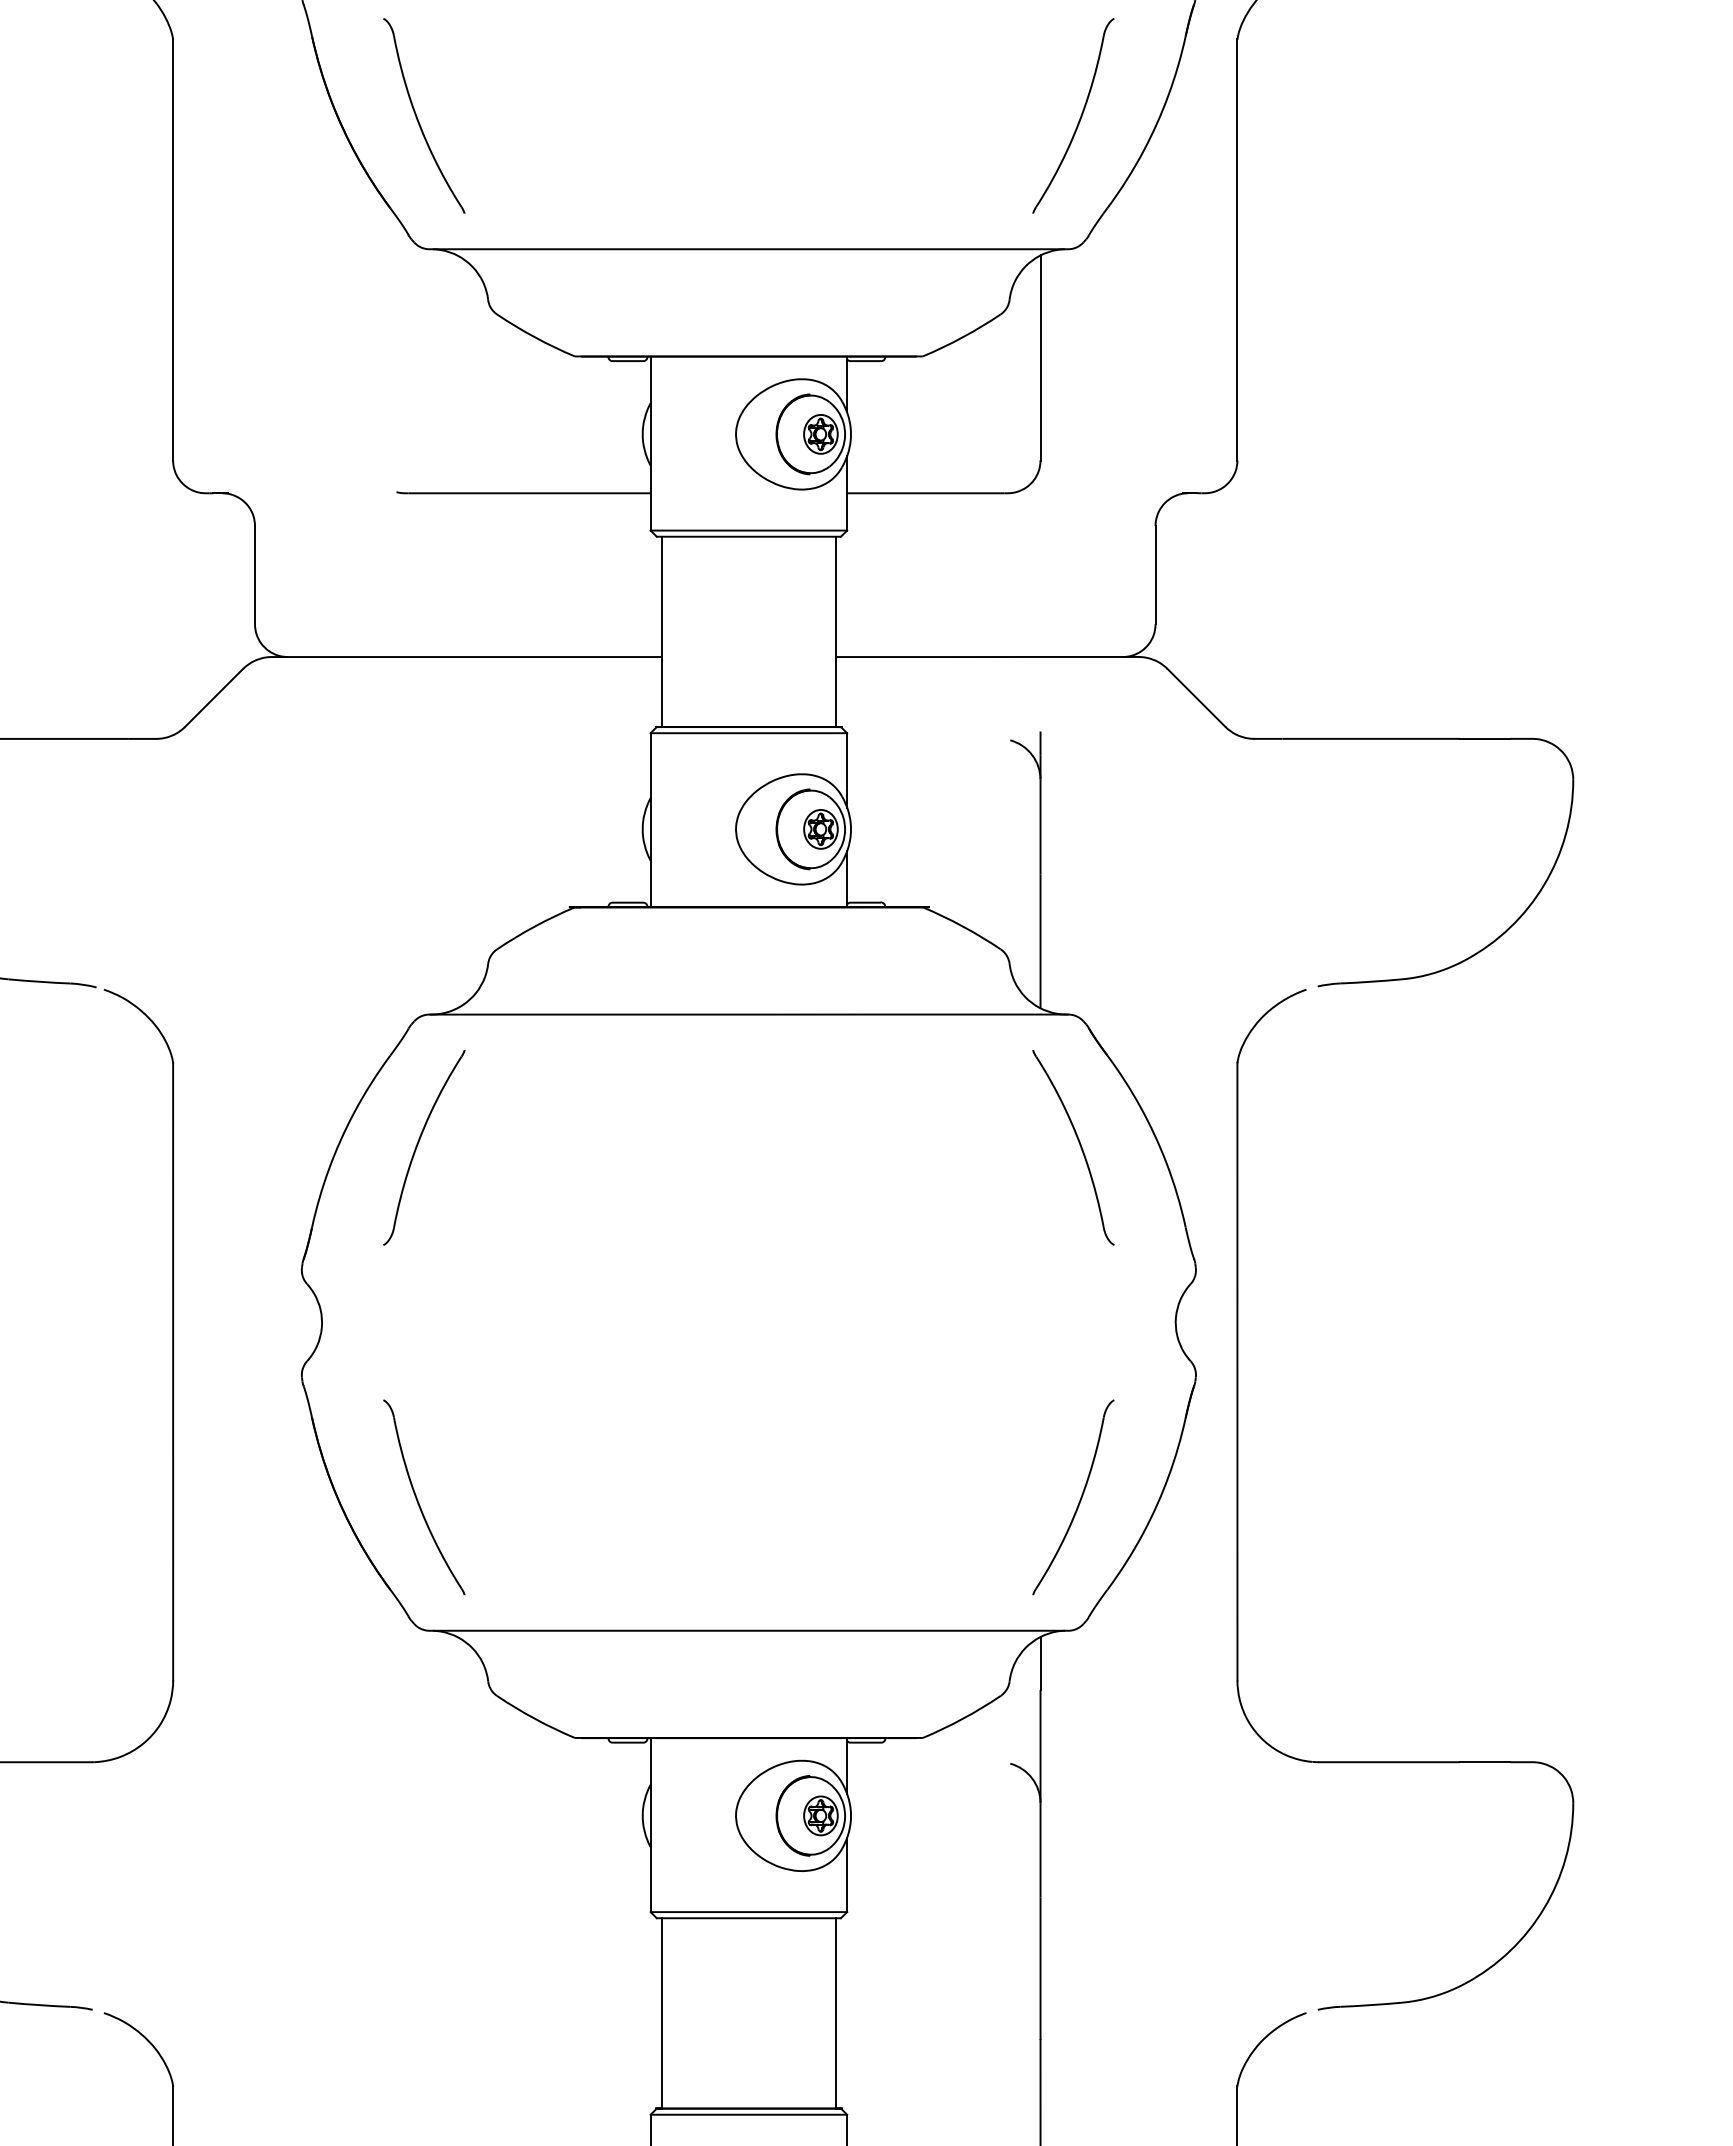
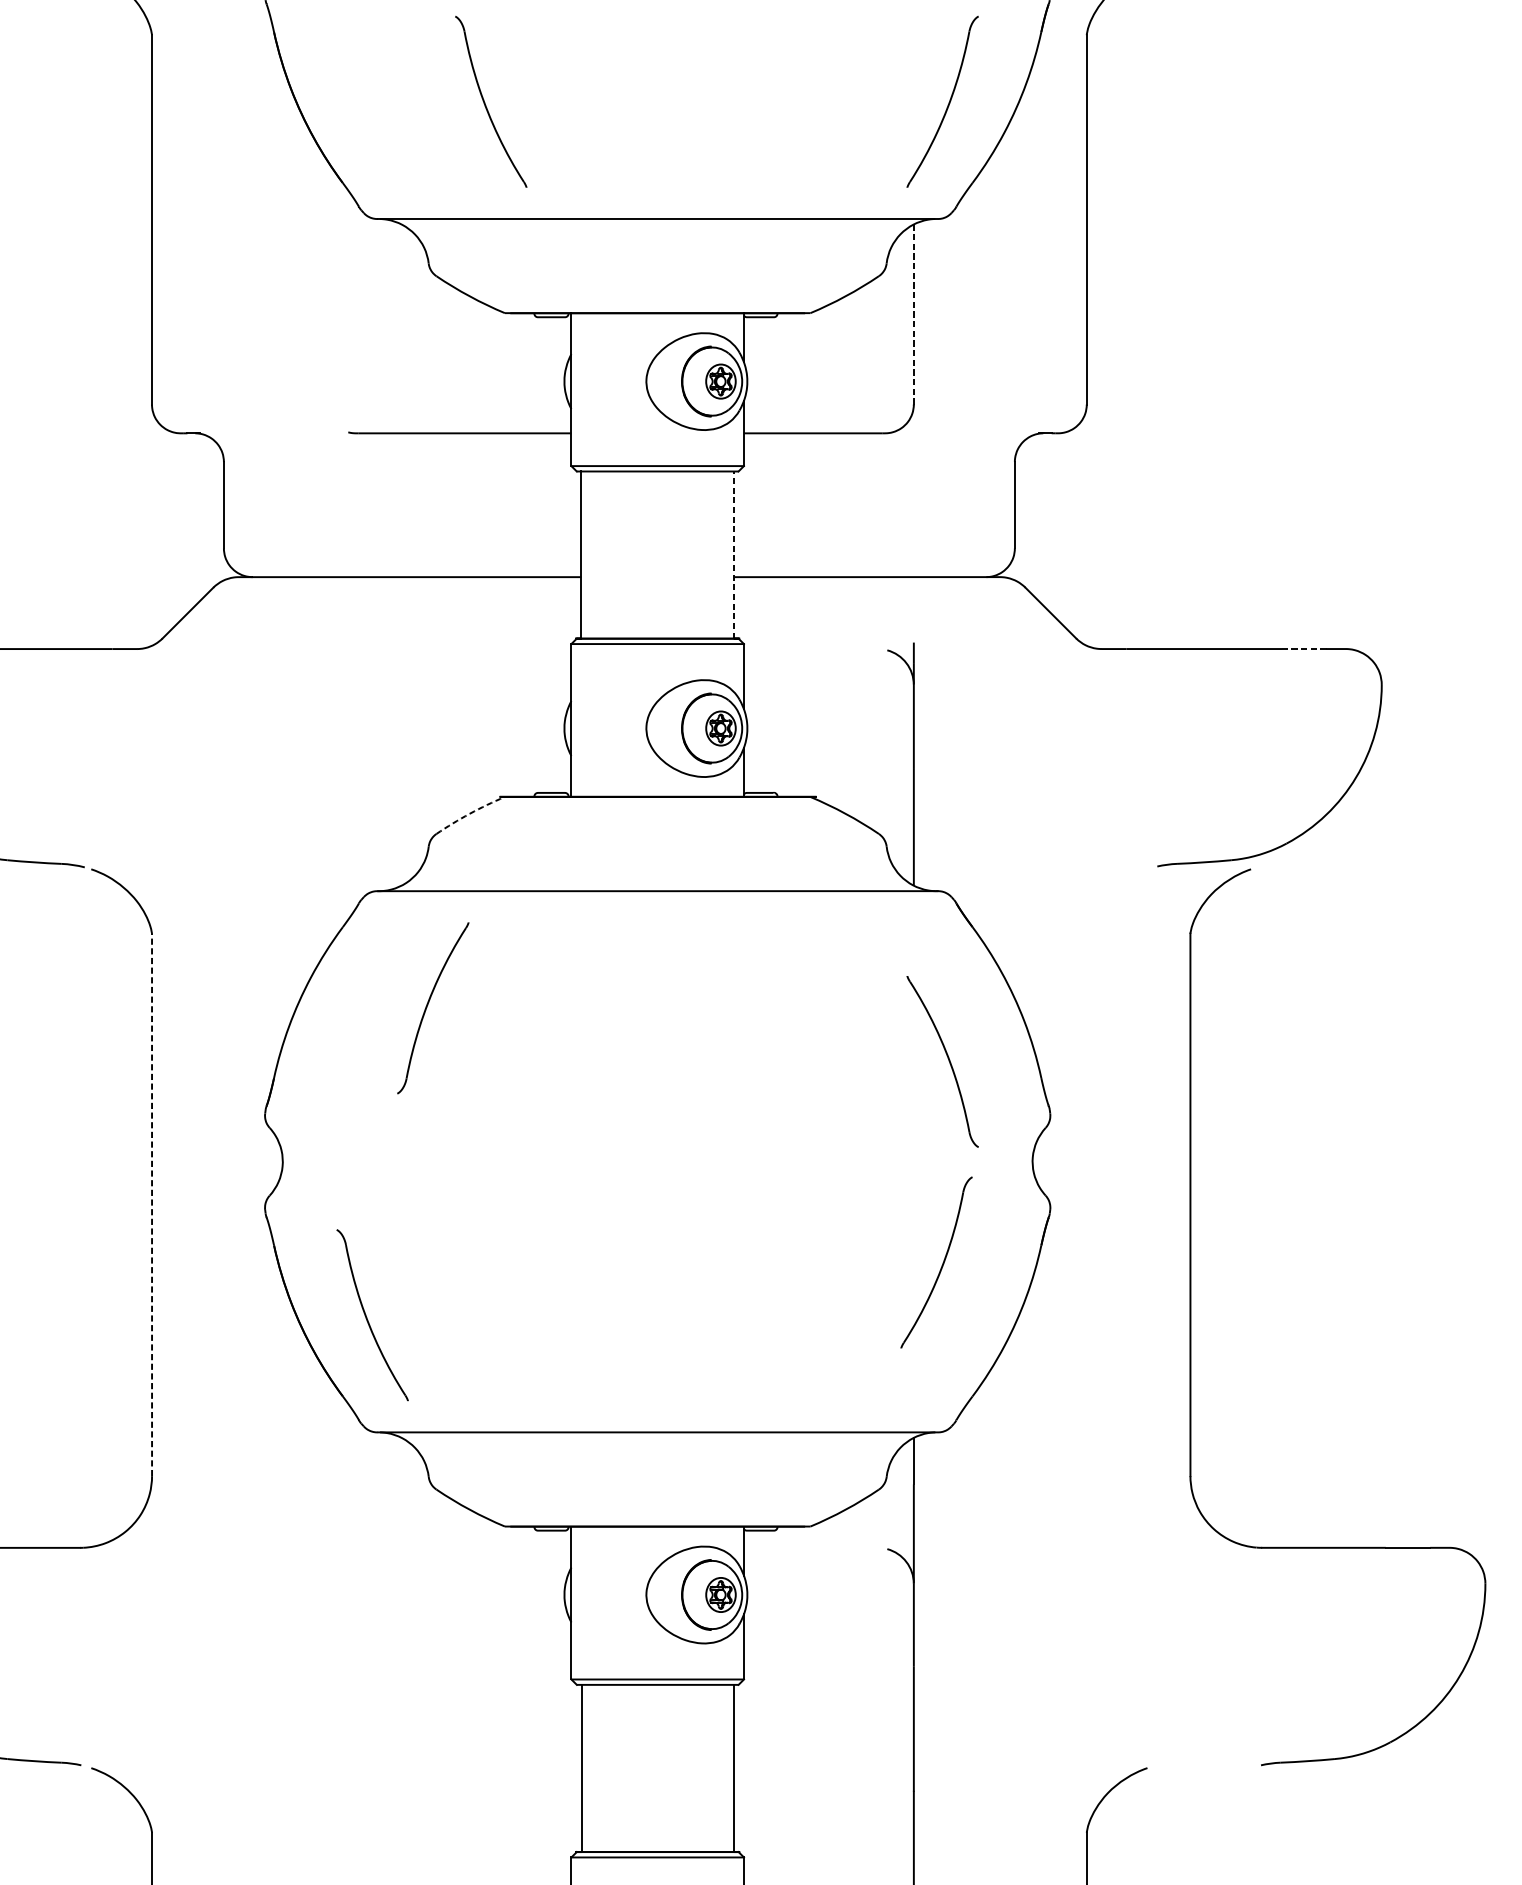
part: (418, 118) -> (486, 104), moved
line: (1040, 357) -> (913, 314), solid -> dashed
line: (835, 631) -> (733, 554), solid -> dashed
line: (1484, 738) -> (1303, 648), solid -> dashed
arc: (534, 926) -> (469, 813), solid -> dashed
part: (418, 1144) -> (428, 1005), moved
part: (1079, 1145) -> (948, 1059), moved
line: (173, 1371) -> (152, 1204), solid -> dashed
part: (1079, 1499) -> (941, 1264), moved
part: (1238, 1499) -> (1191, 1317), moved

